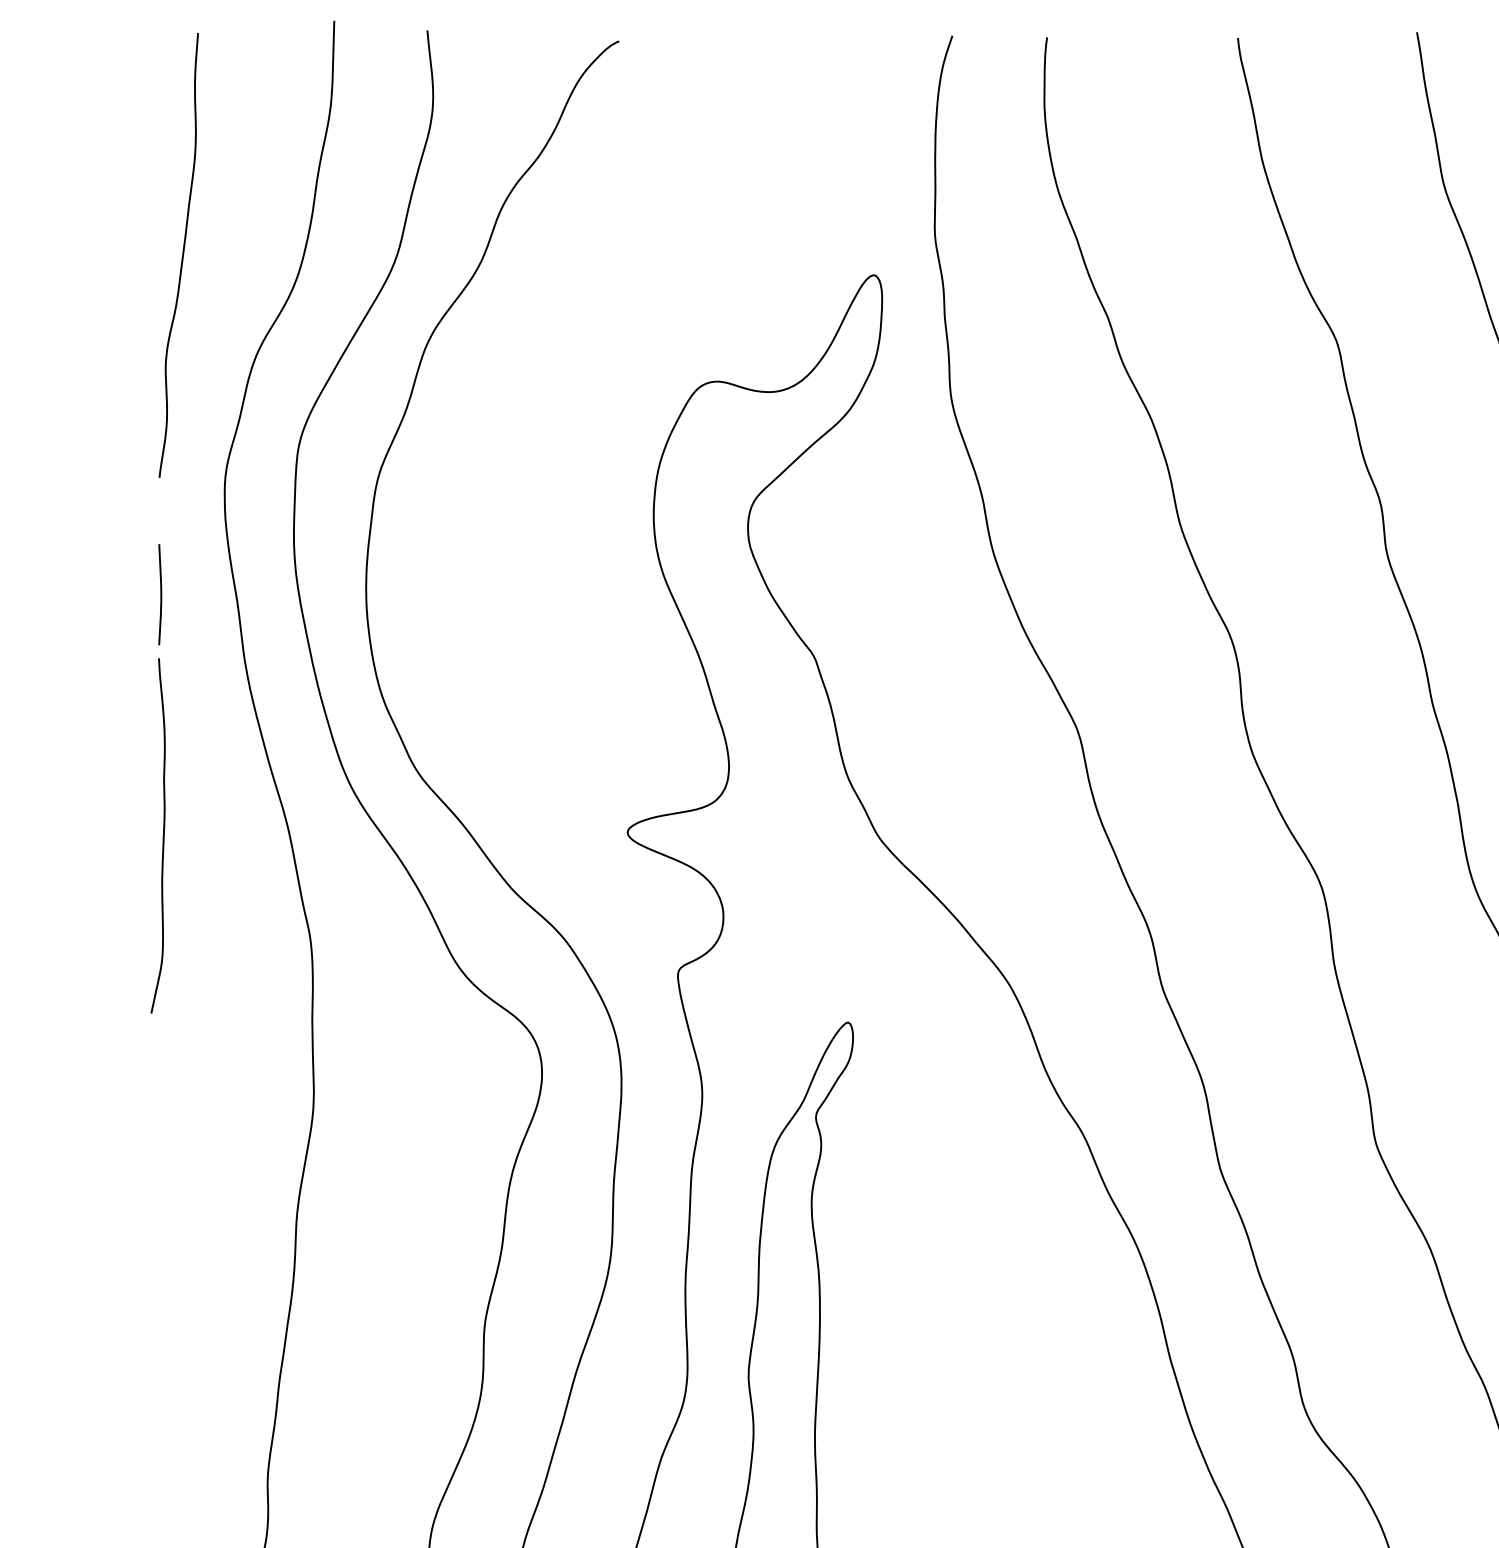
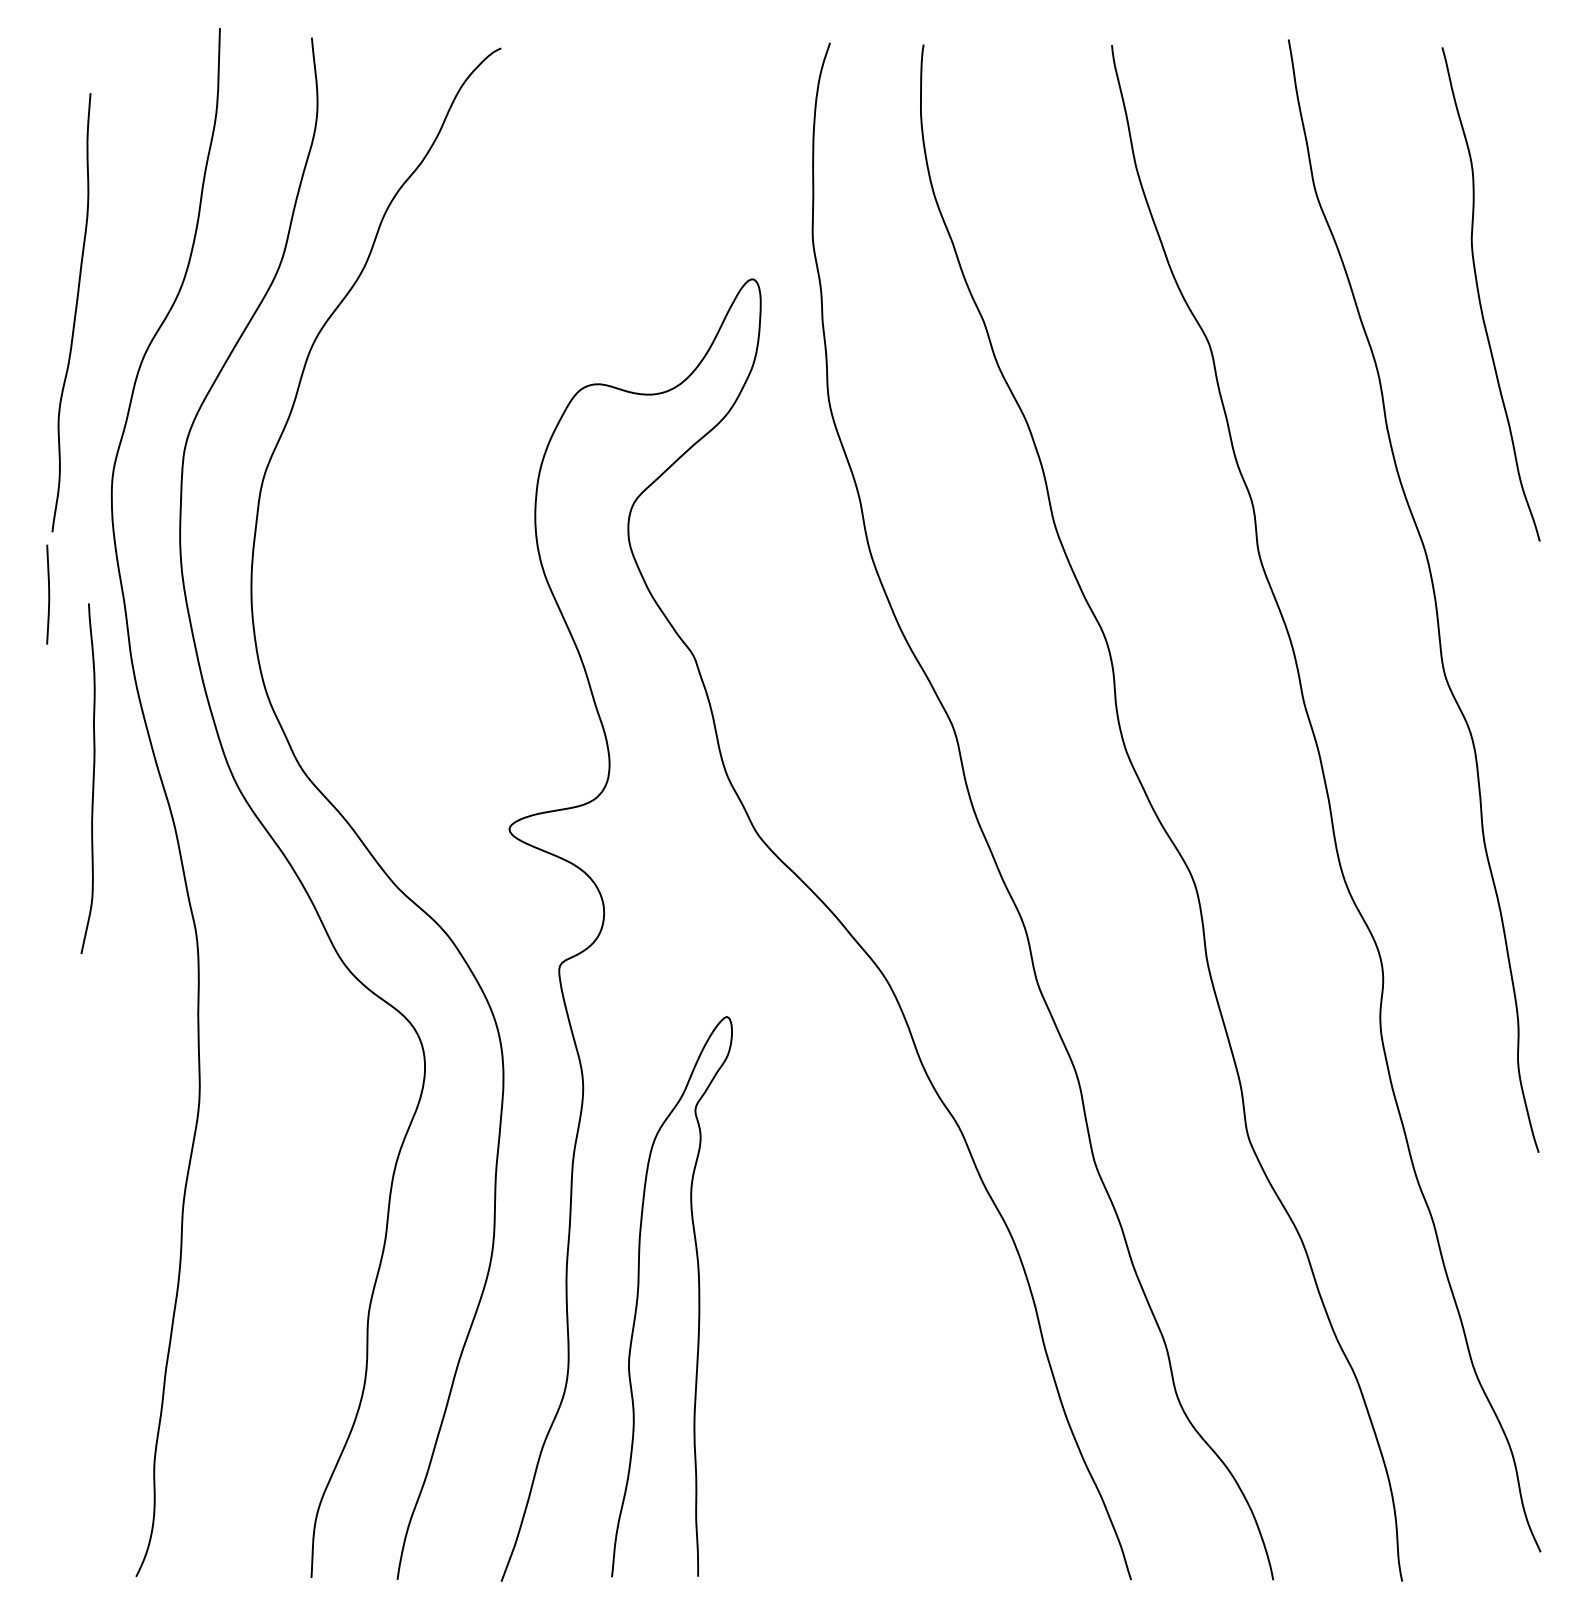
curve: (181, 255) -> (74, 312), moved
curve: (162, 835) -> (92, 778), moved

